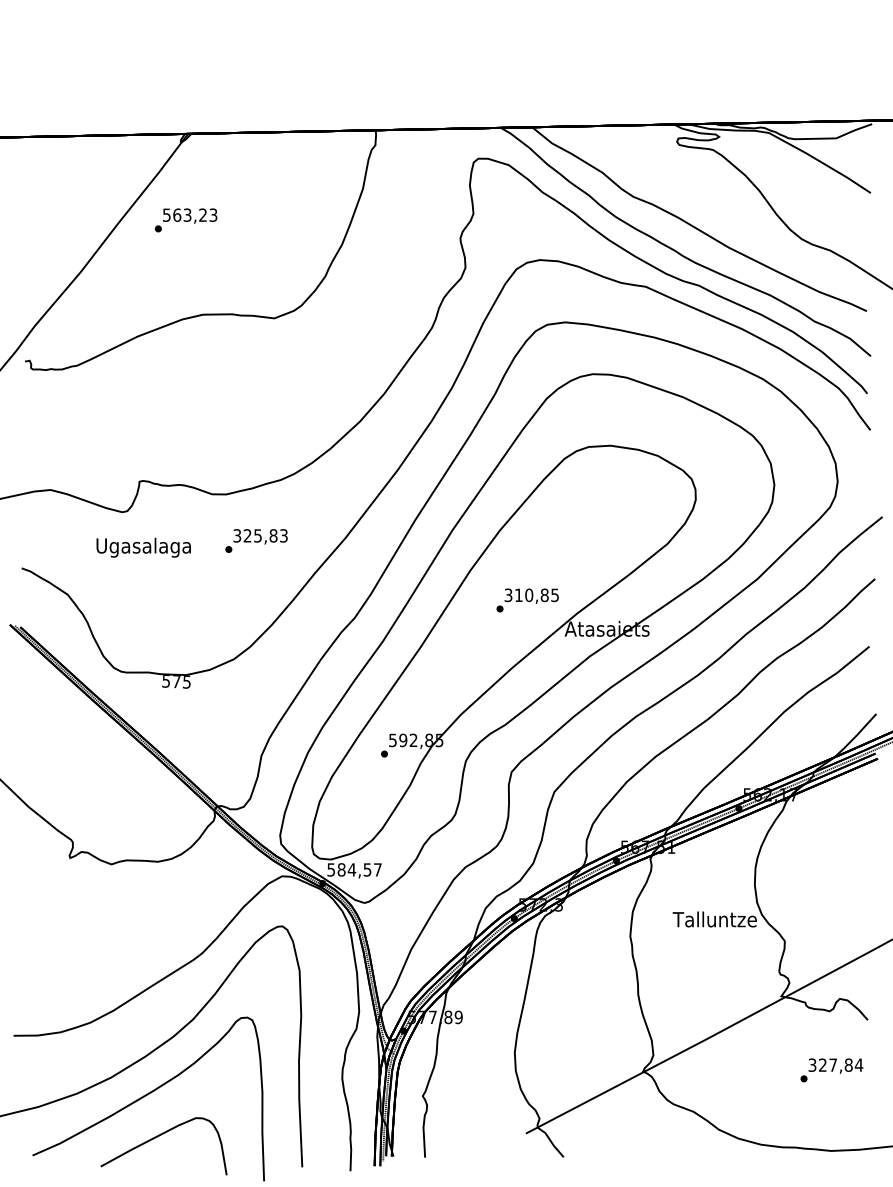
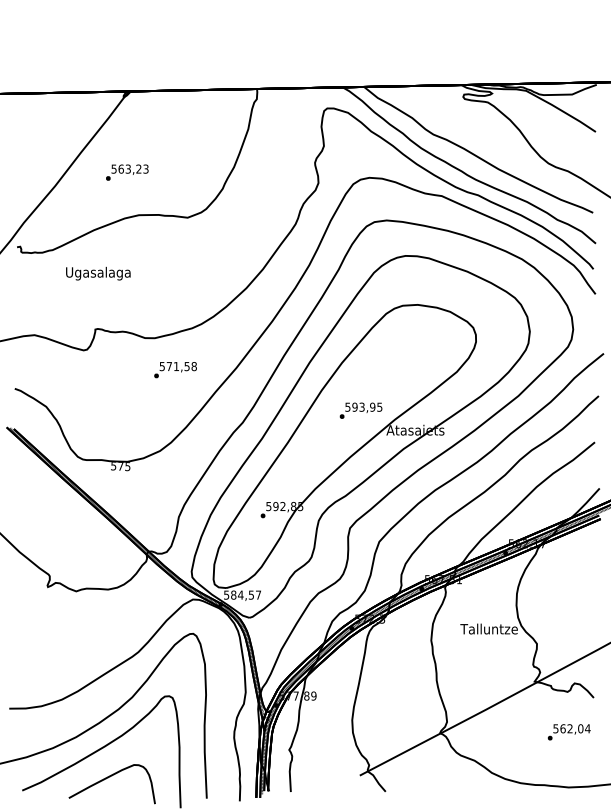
text: (186, 220) -> (127, 172), moved
text: (260, 535) -> (178, 366), 325,83 -> 571,58
text: (144, 547) -> (98, 273), moved
text: (526, 594) -> (360, 406), 310,85 -> 593,95
text: (830, 1064) -> (568, 728), 327,84 -> 562,04

